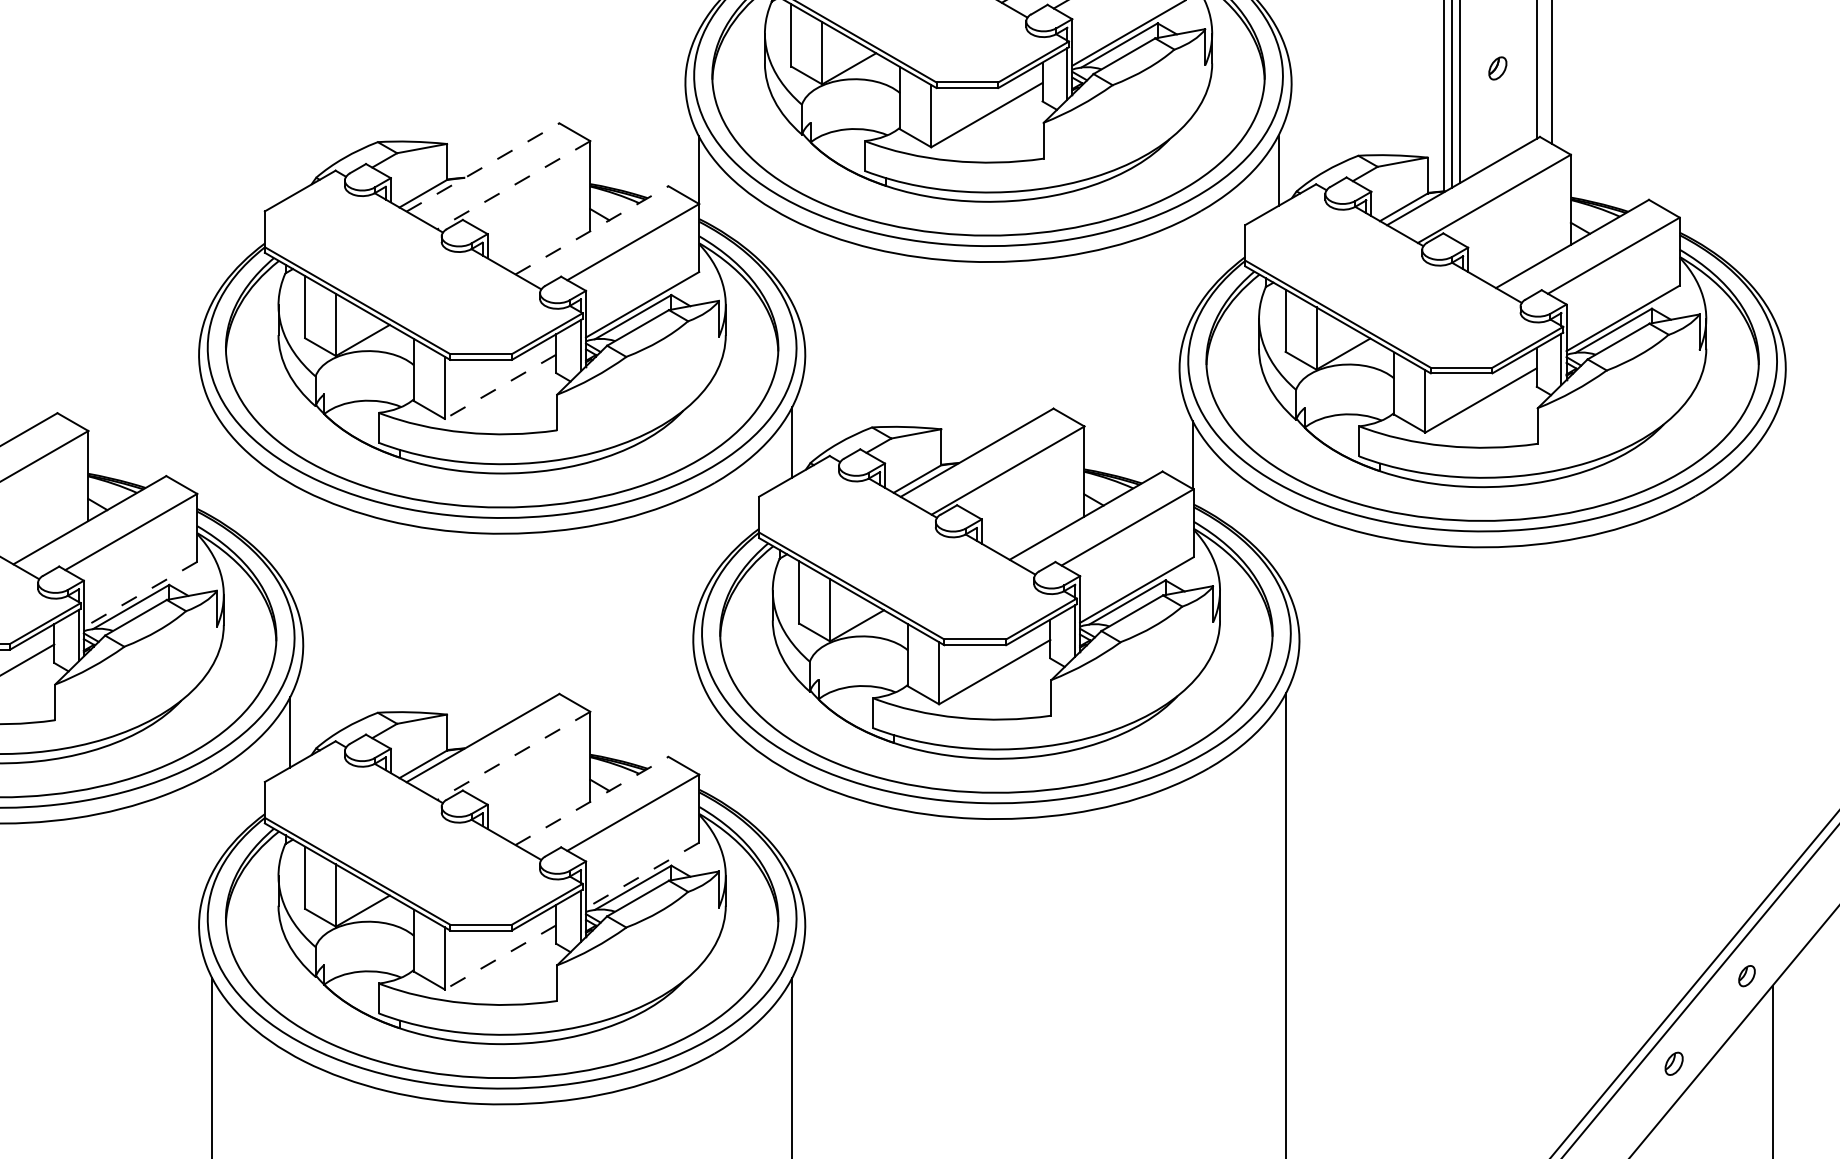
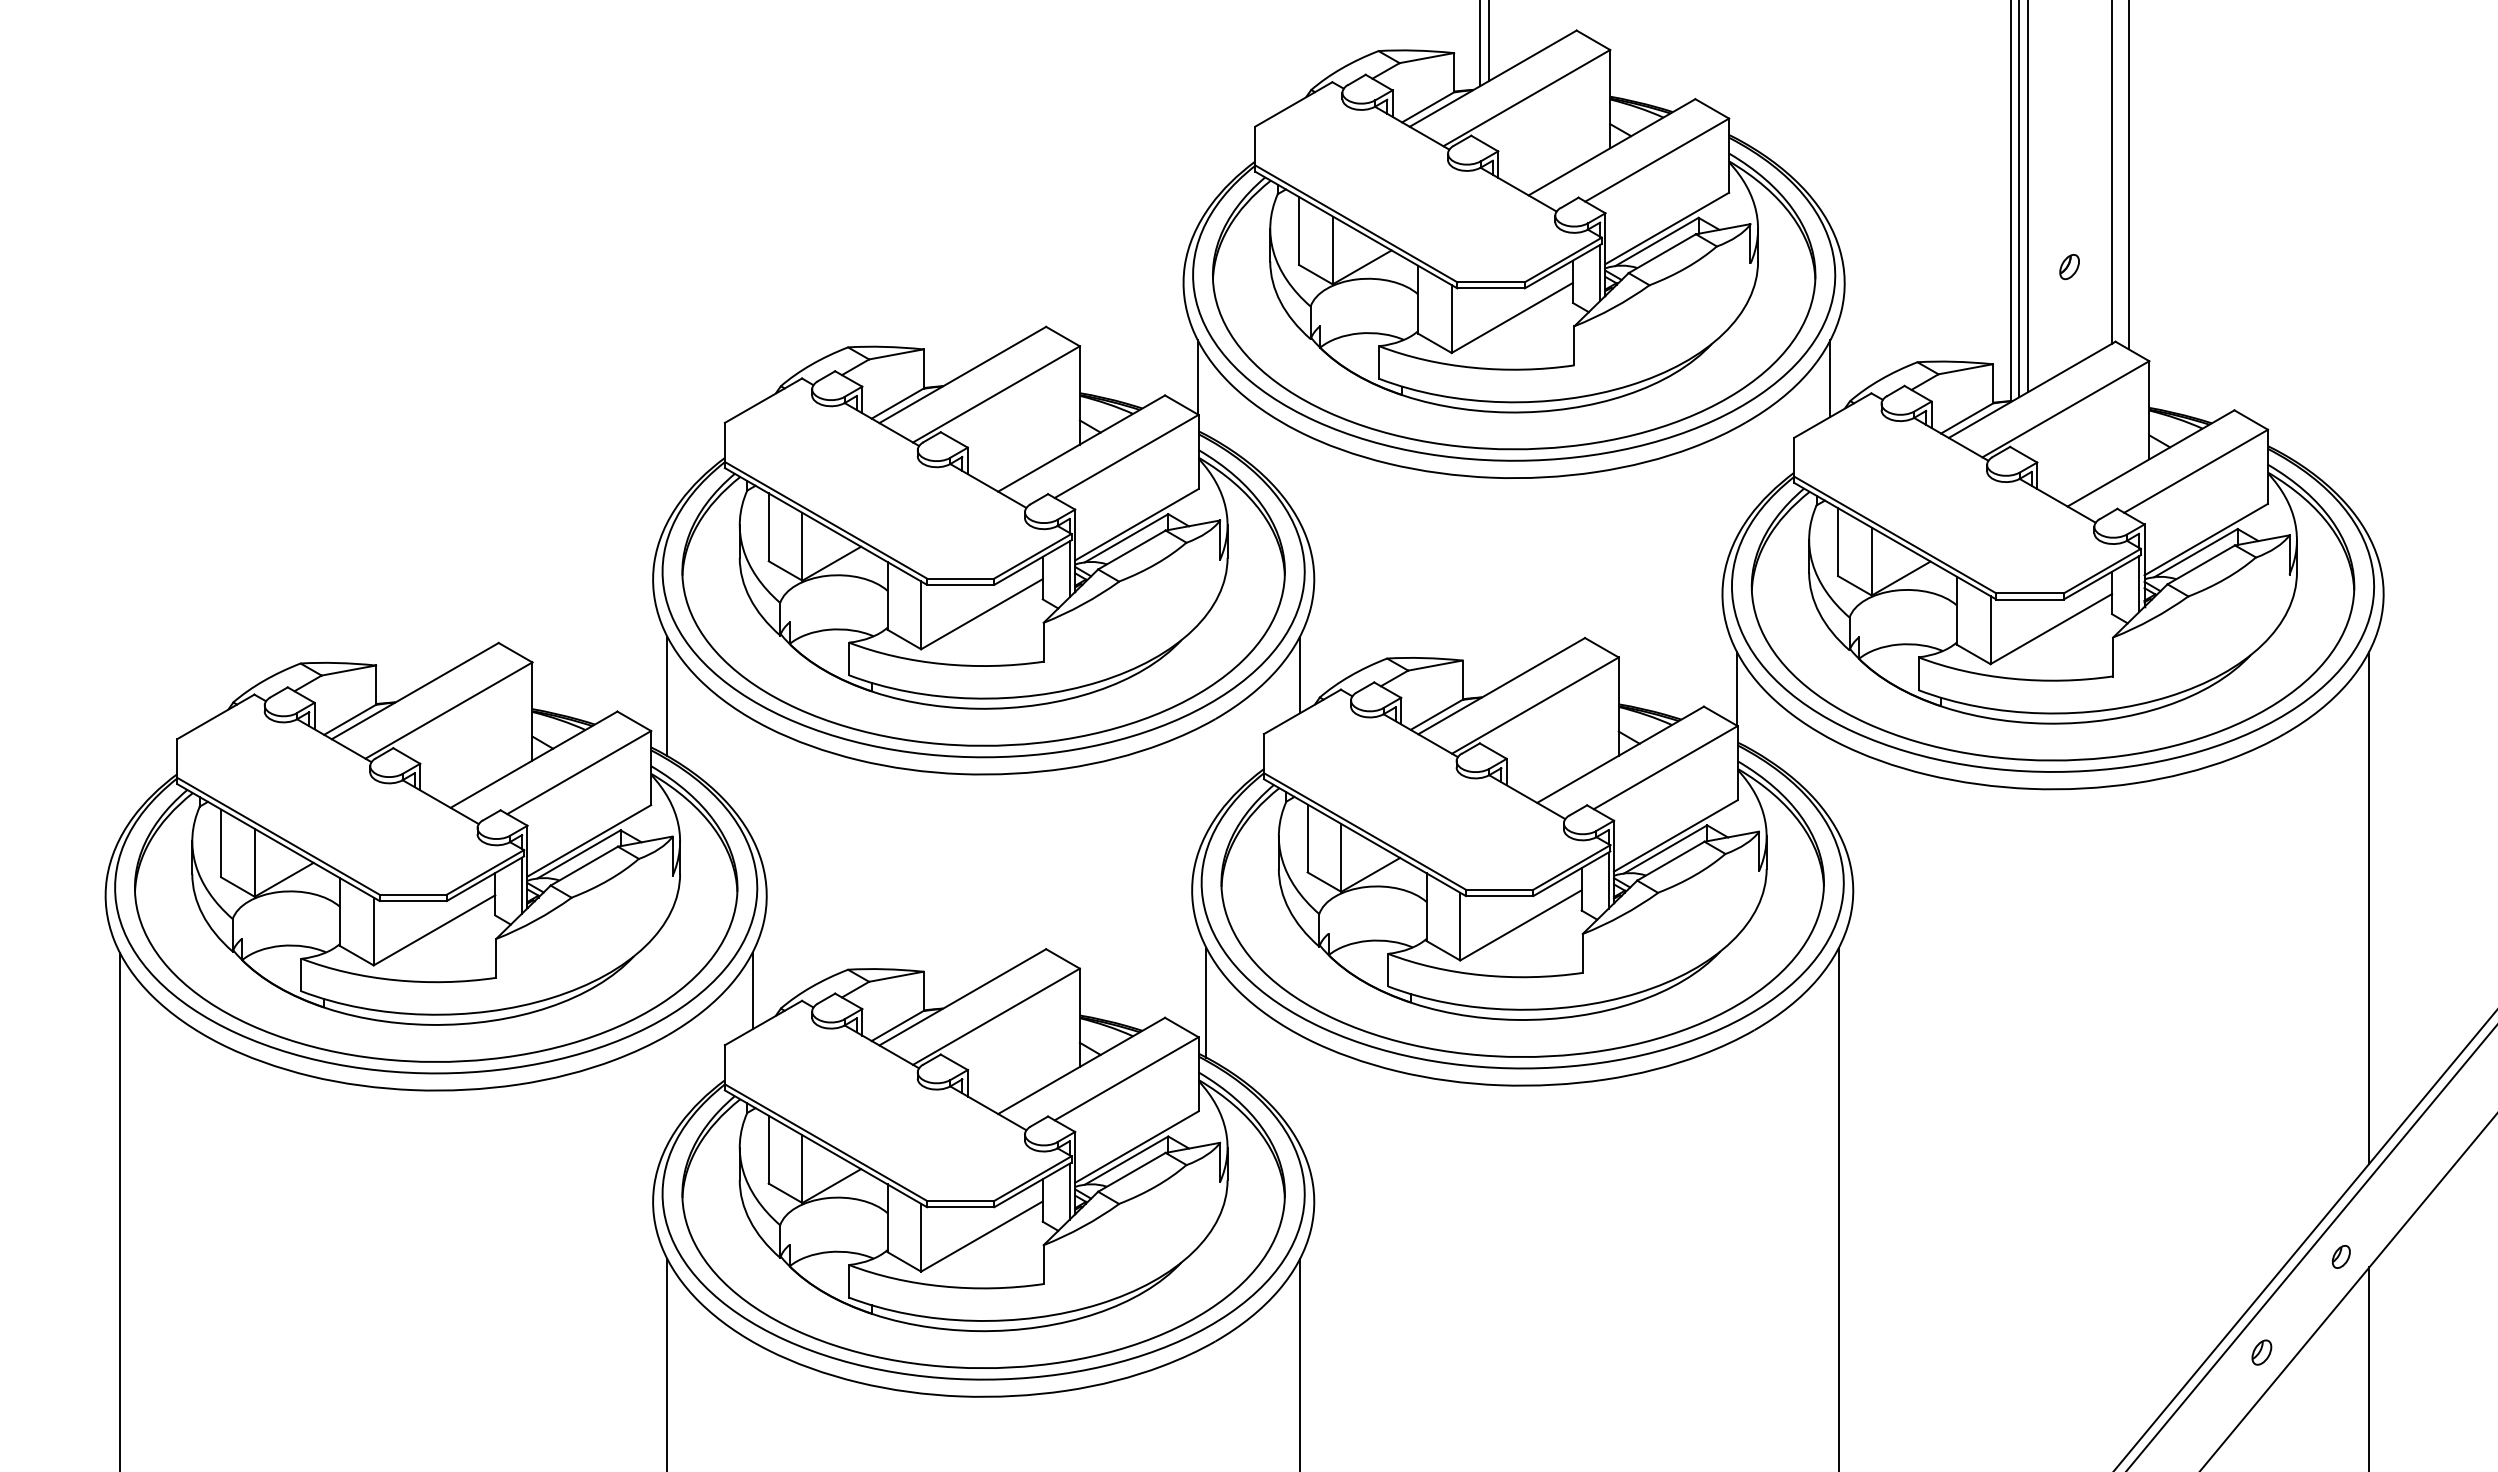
line: (483, 167) -> (963, 374), dashed -> solid
line: (513, 185) -> (996, 394), dashed -> solid
line: (592, 230) -> (1082, 443), dashed -> solid
line: (500, 387) -> (981, 614), dashed -> solid
line: (212, 462) -> (667, 696), added
line: (139, 595) -> (588, 841), dashed -> solid
line: (1772, 655) -> (2369, 907), added
line: (706, 742) -> (1206, 1002), added
line: (513, 756) -> (996, 1017), dashed -> solid
line: (592, 800) -> (1082, 1065), dashed -> solid
line: (642, 875) -> (1136, 1147), dashed -> solid
line: (500, 957) -> (981, 1236), dashed -> solid

